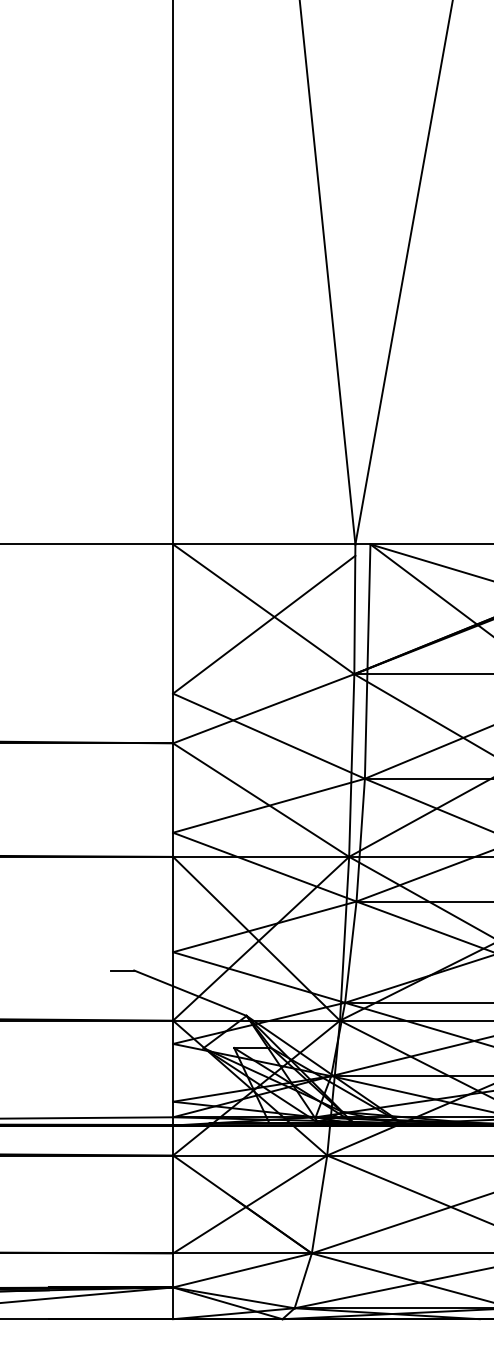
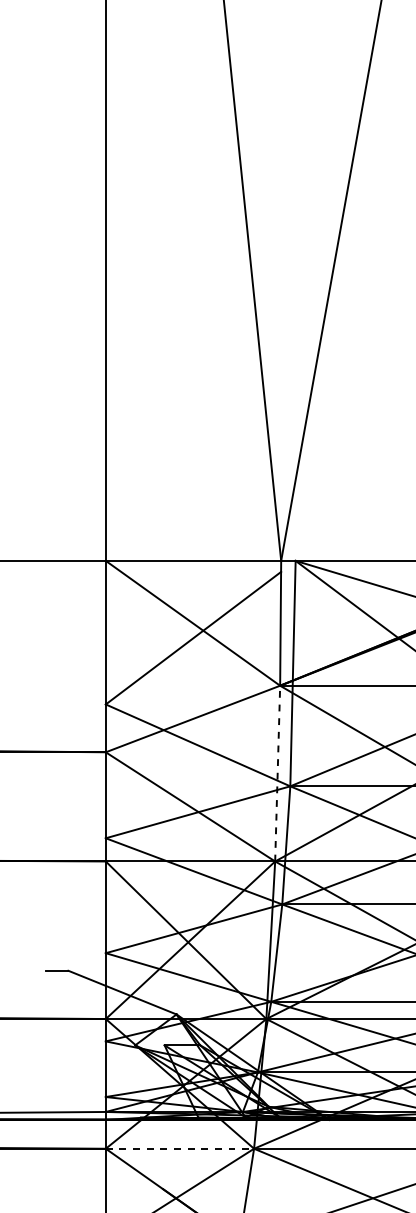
line: (351, 765) -> (277, 773), solid -> dashed
line: (250, 1155) -> (180, 1148), solid -> dashed

